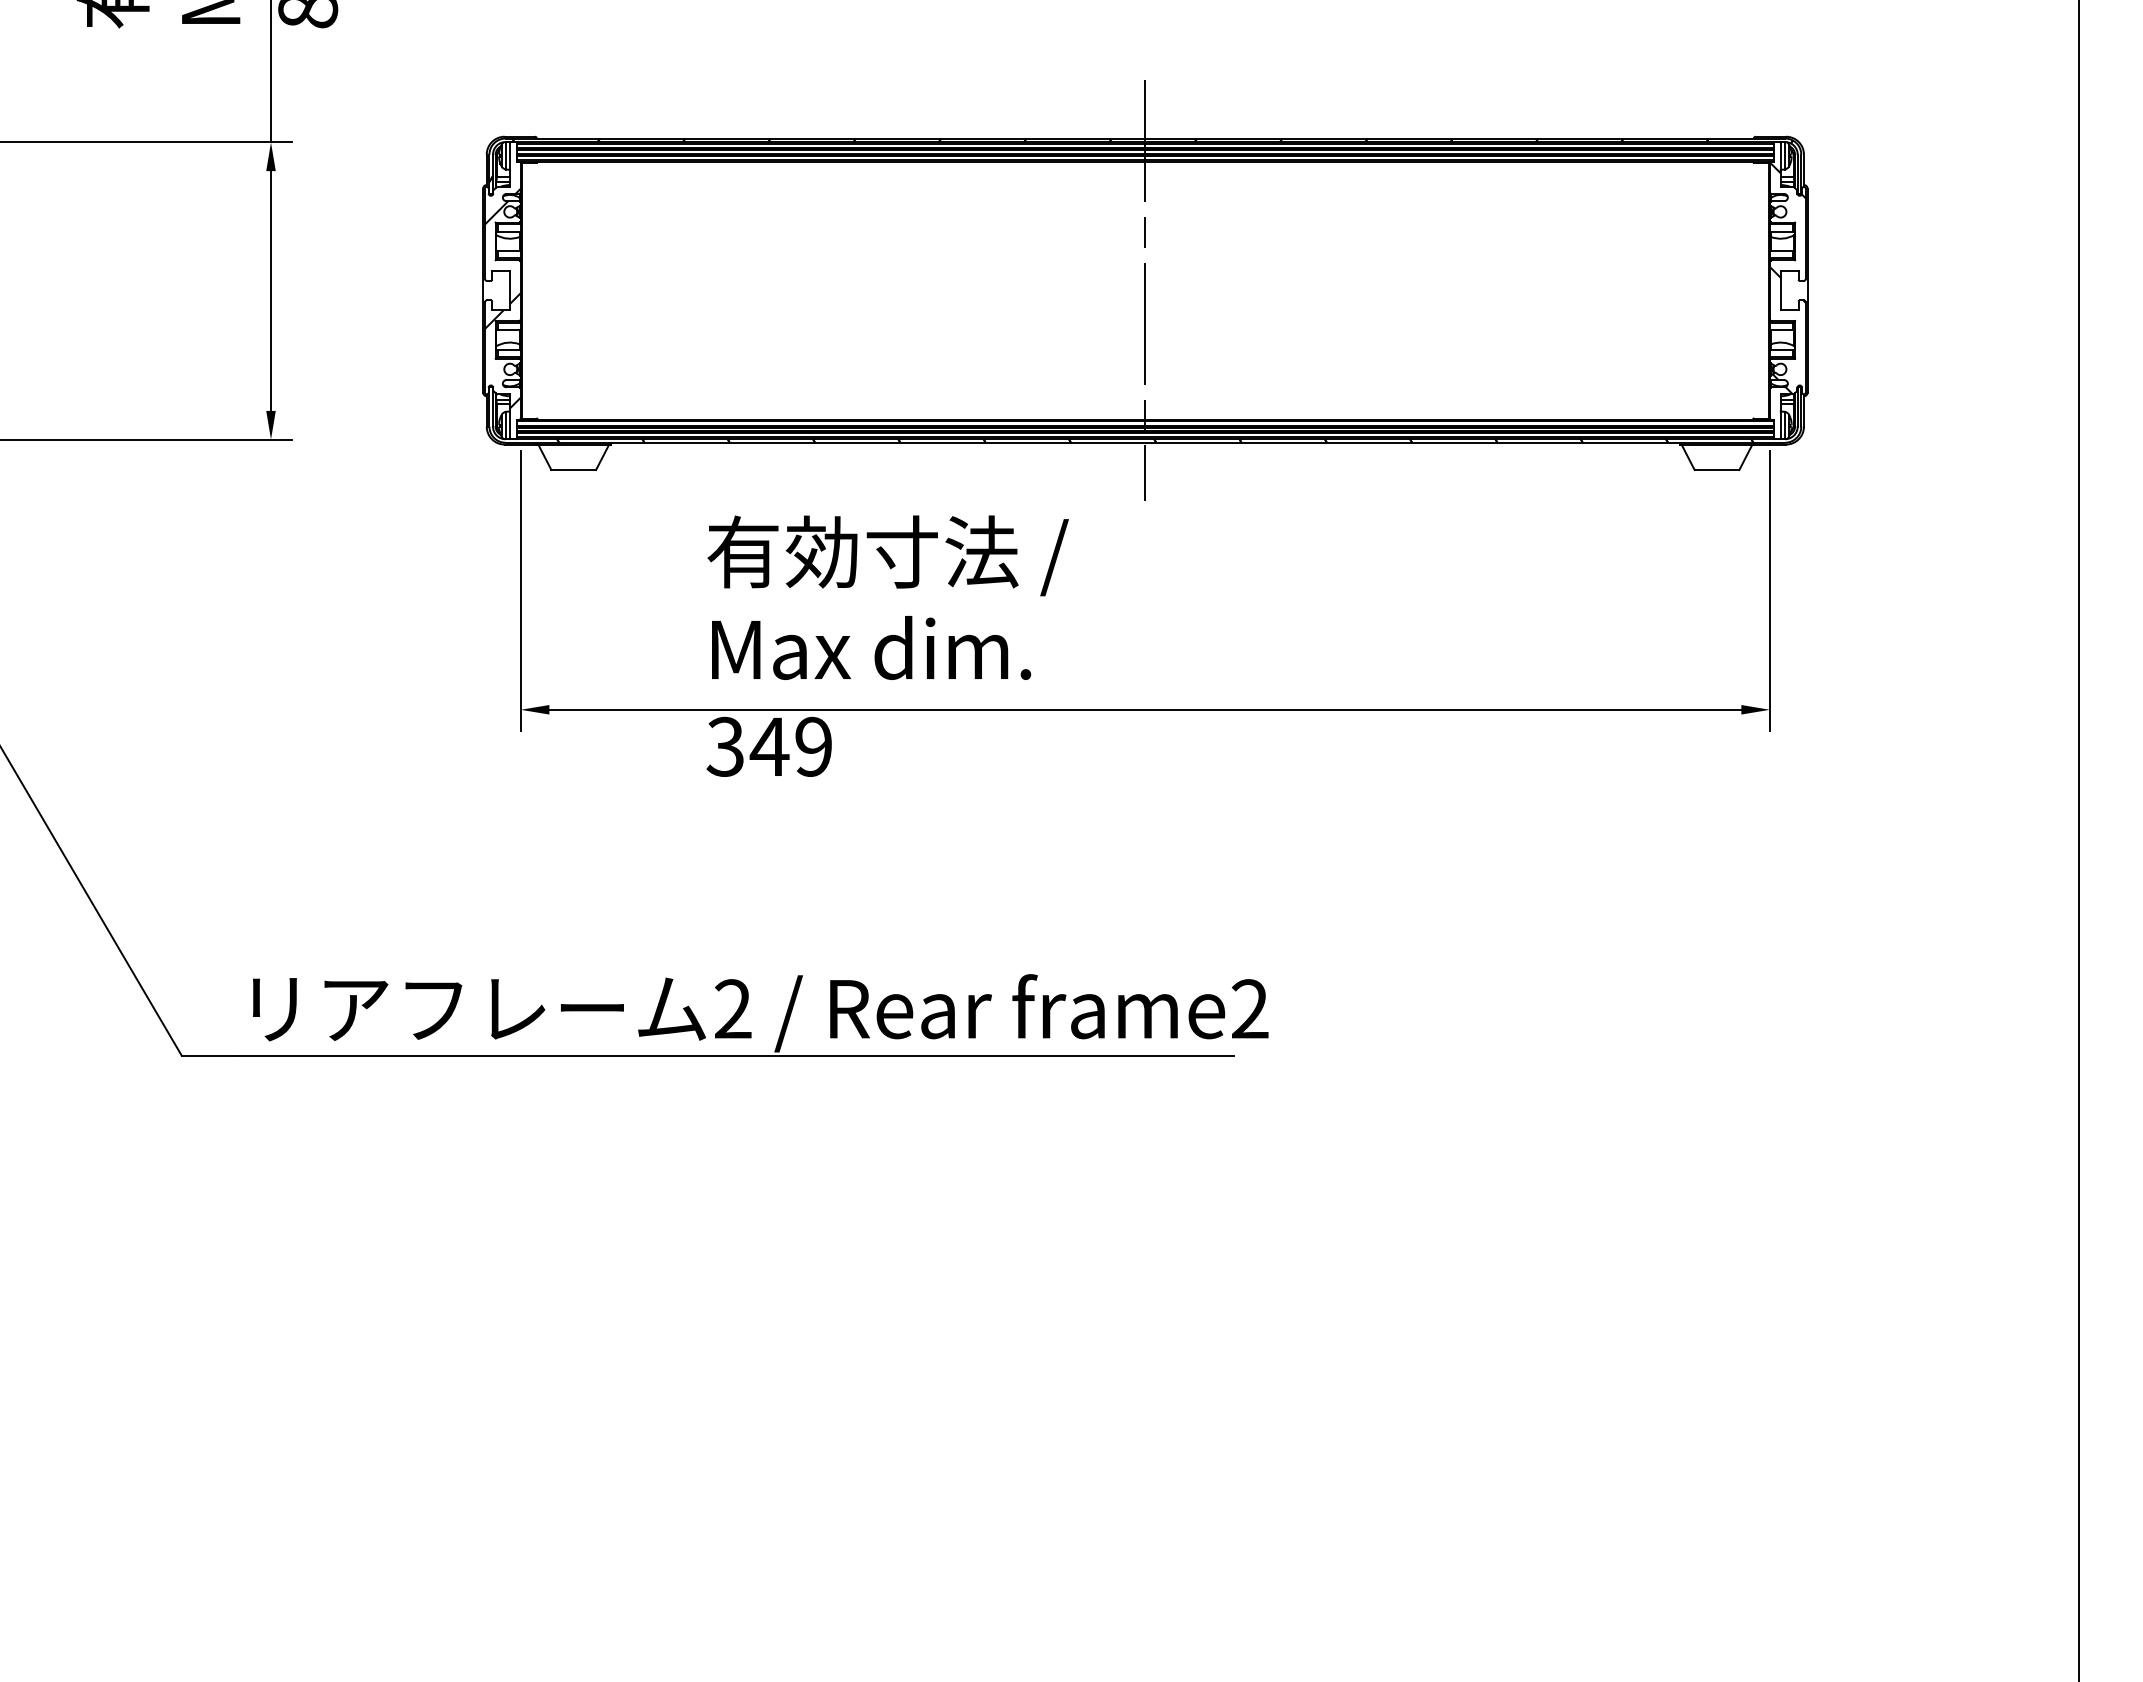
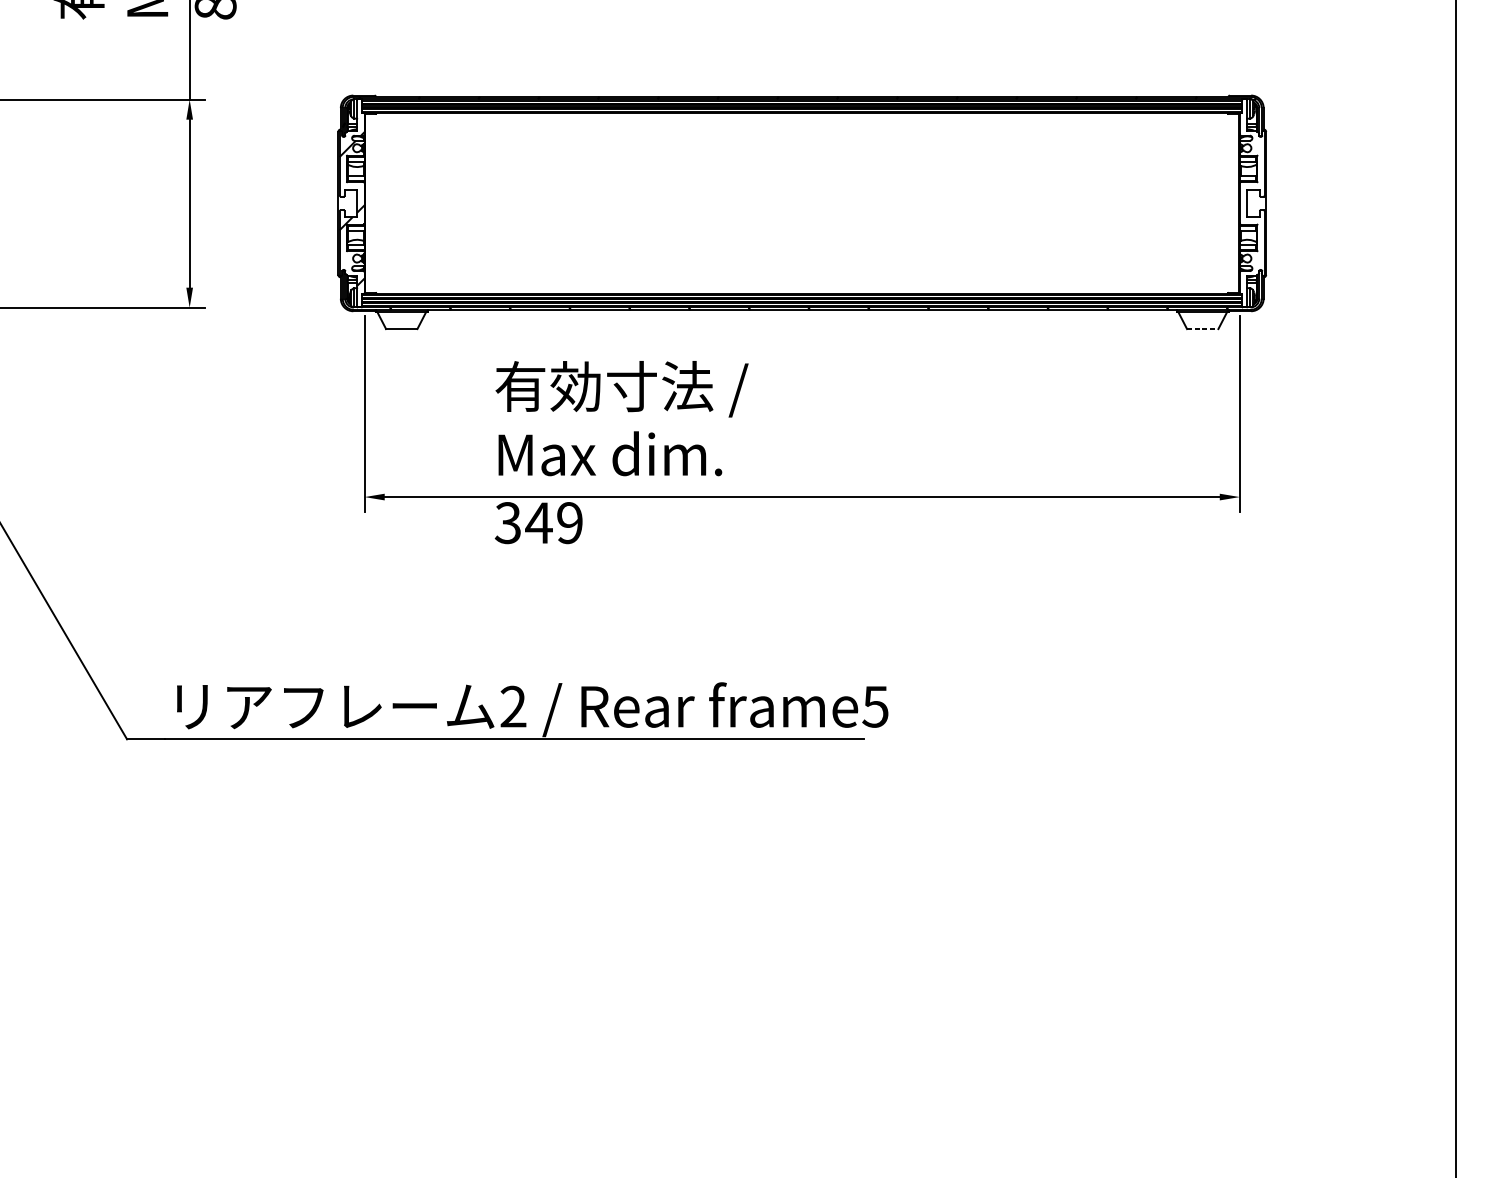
hatch: (1787, 278) -> (1252, 194), removed
line: (1145, 290) -> (802, 203), removed
line: (1717, 469) -> (1203, 328), solid -> dashed
text: (1249, 1009) -> (875, 707), frame2 -> frame5

